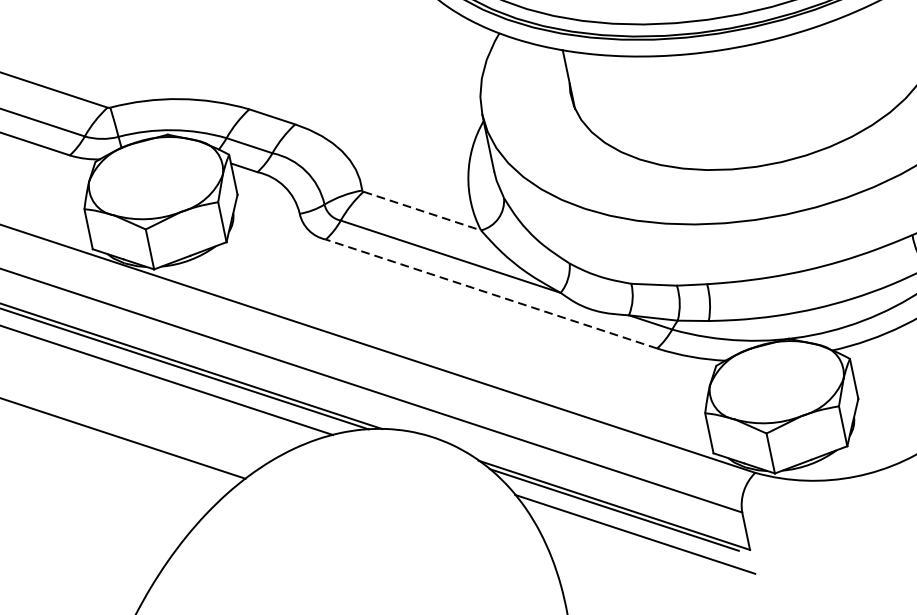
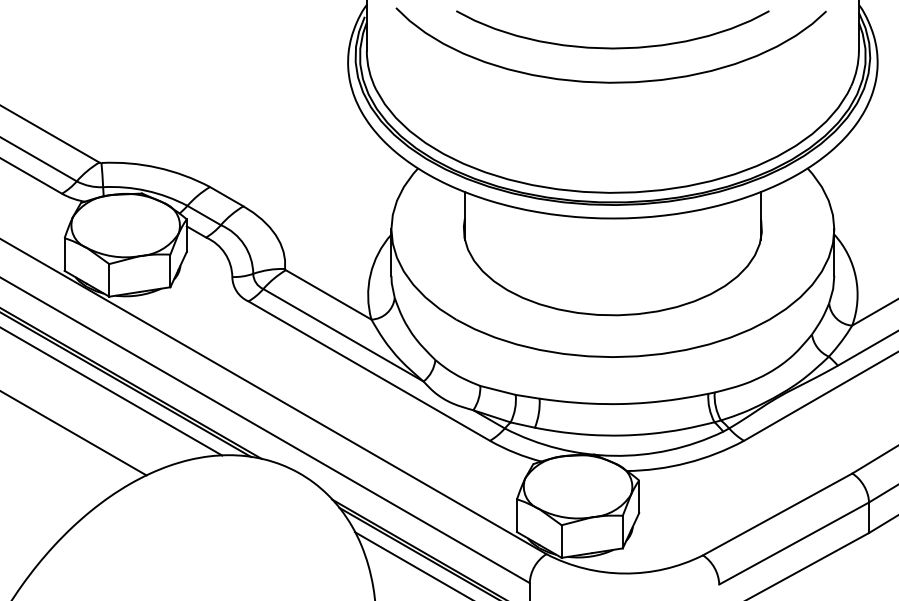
line: (423, 211) -> (329, 295), dashed -> solid
line: (490, 293) -> (368, 370), dashed -> solid

